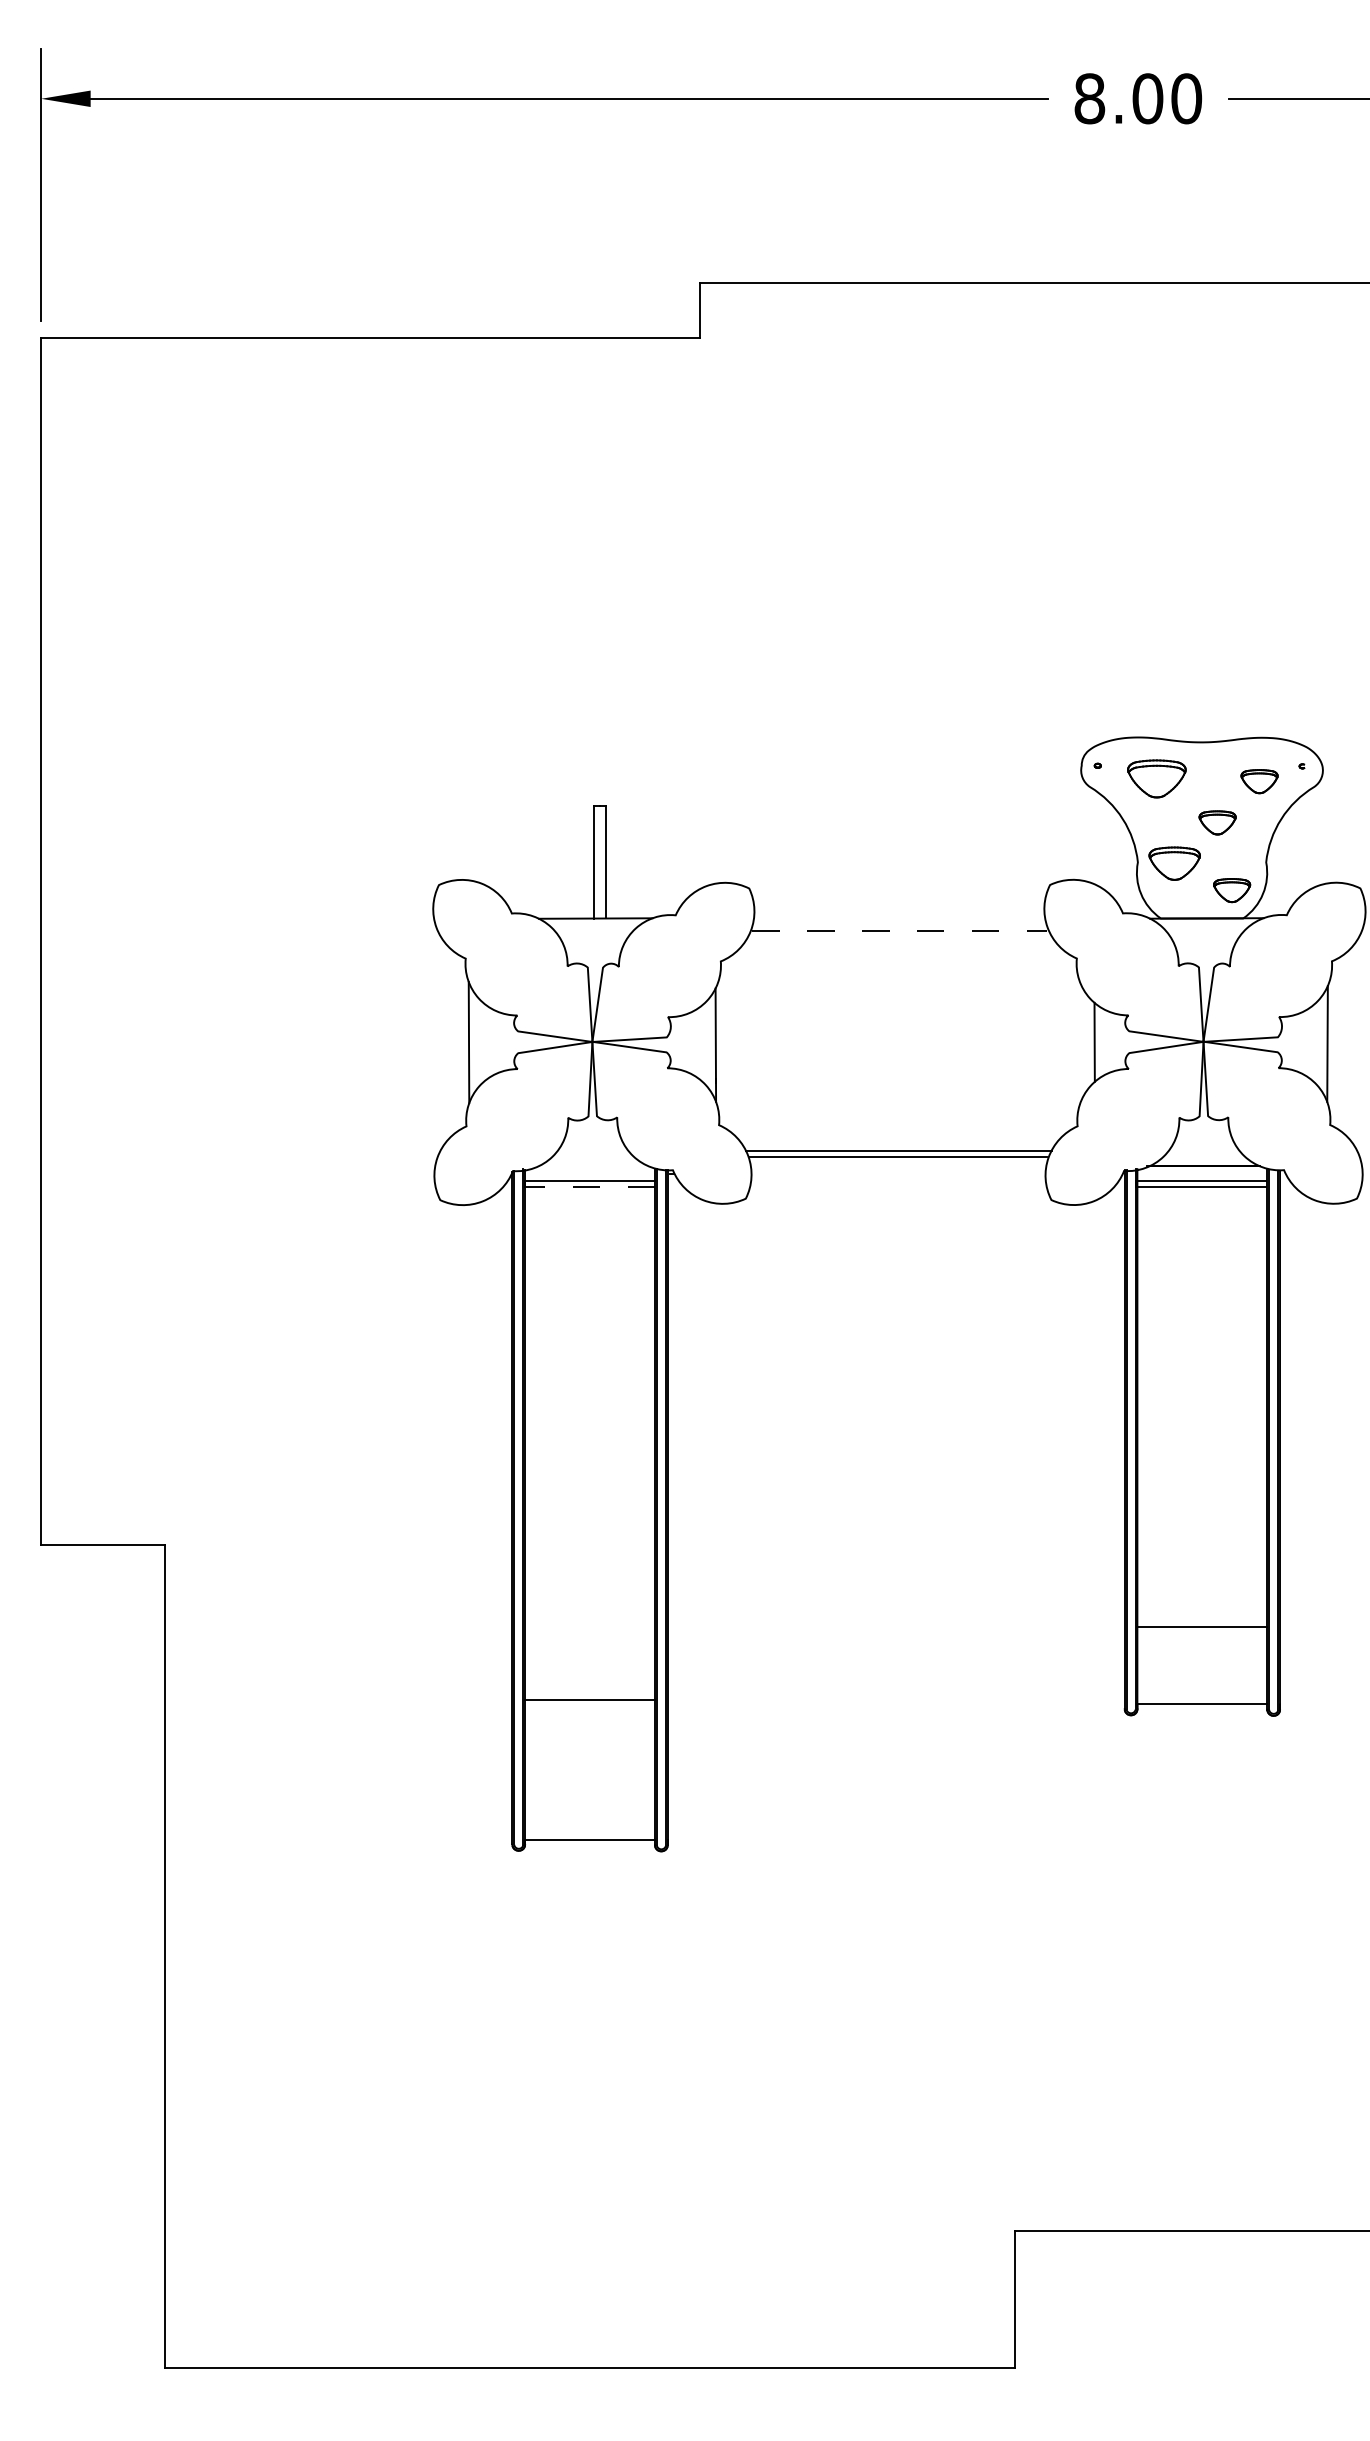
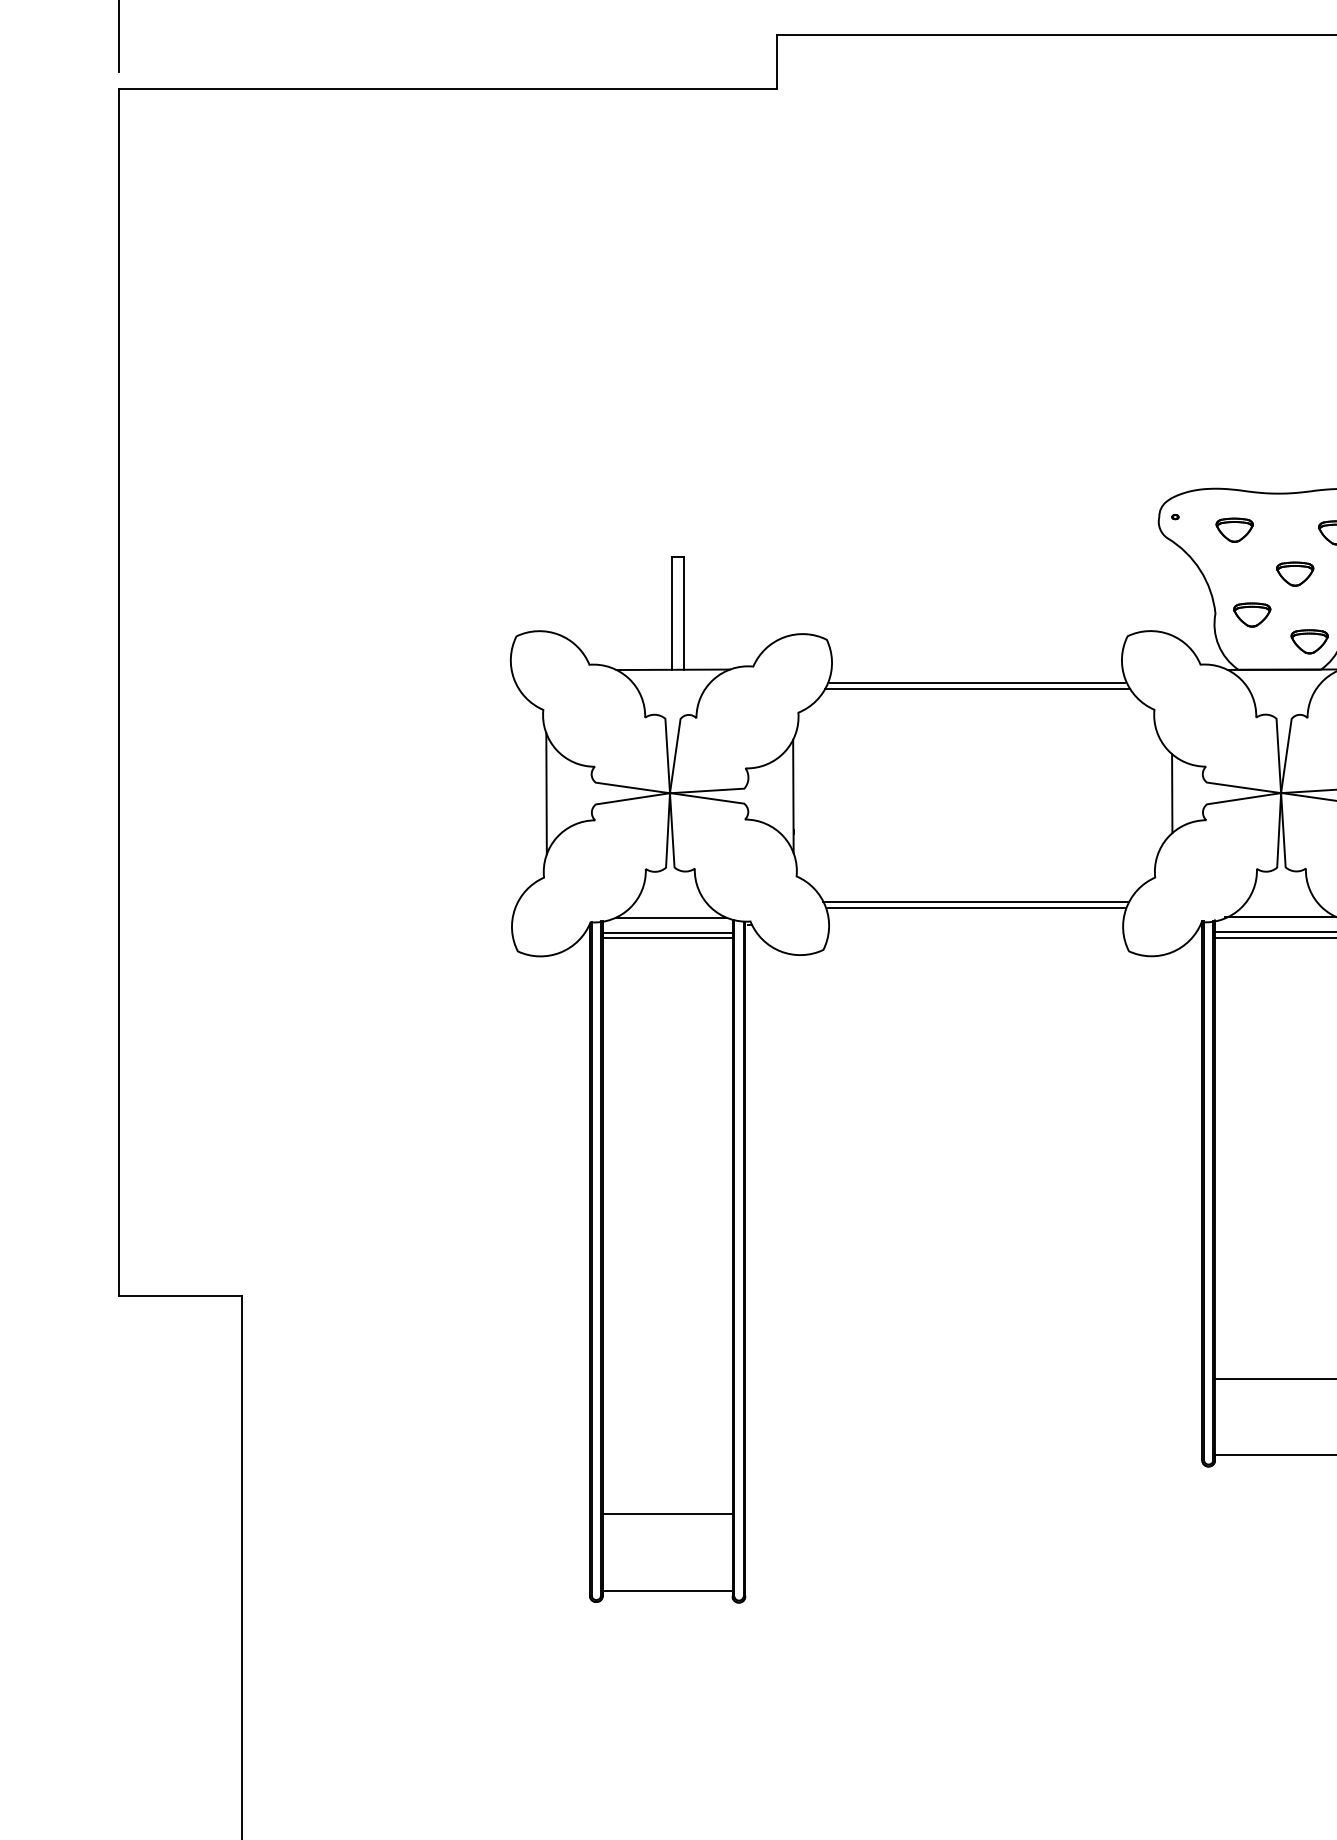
part: (1157, 778) -> (1235, 529), size x0.62
part: (1174, 863) -> (1252, 614), size x0.71
line: (900, 931) -> (978, 682), dashed -> solid
line: (899, 937) -> (977, 688), added
line: (593, 1166) -> (671, 917), added
line: (589, 1186) -> (667, 937), dashed -> solid
line: (590, 1699) -> (668, 1513), moved

